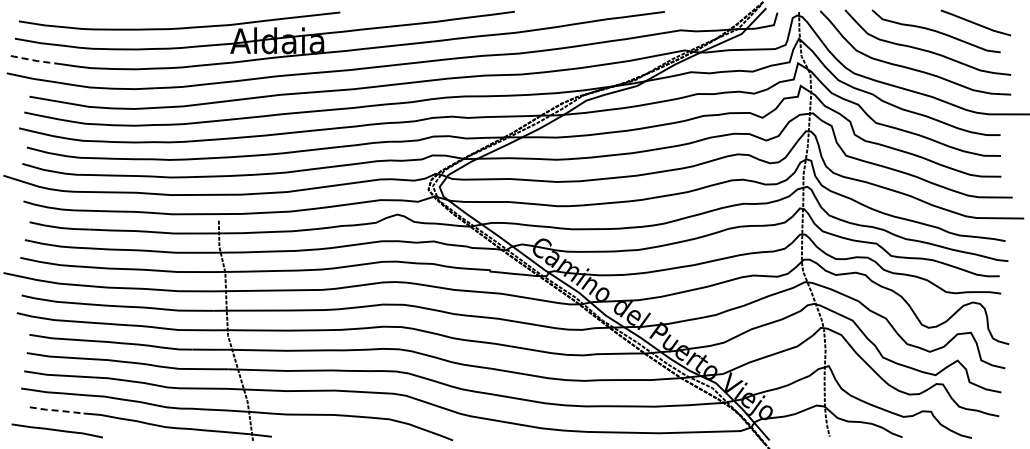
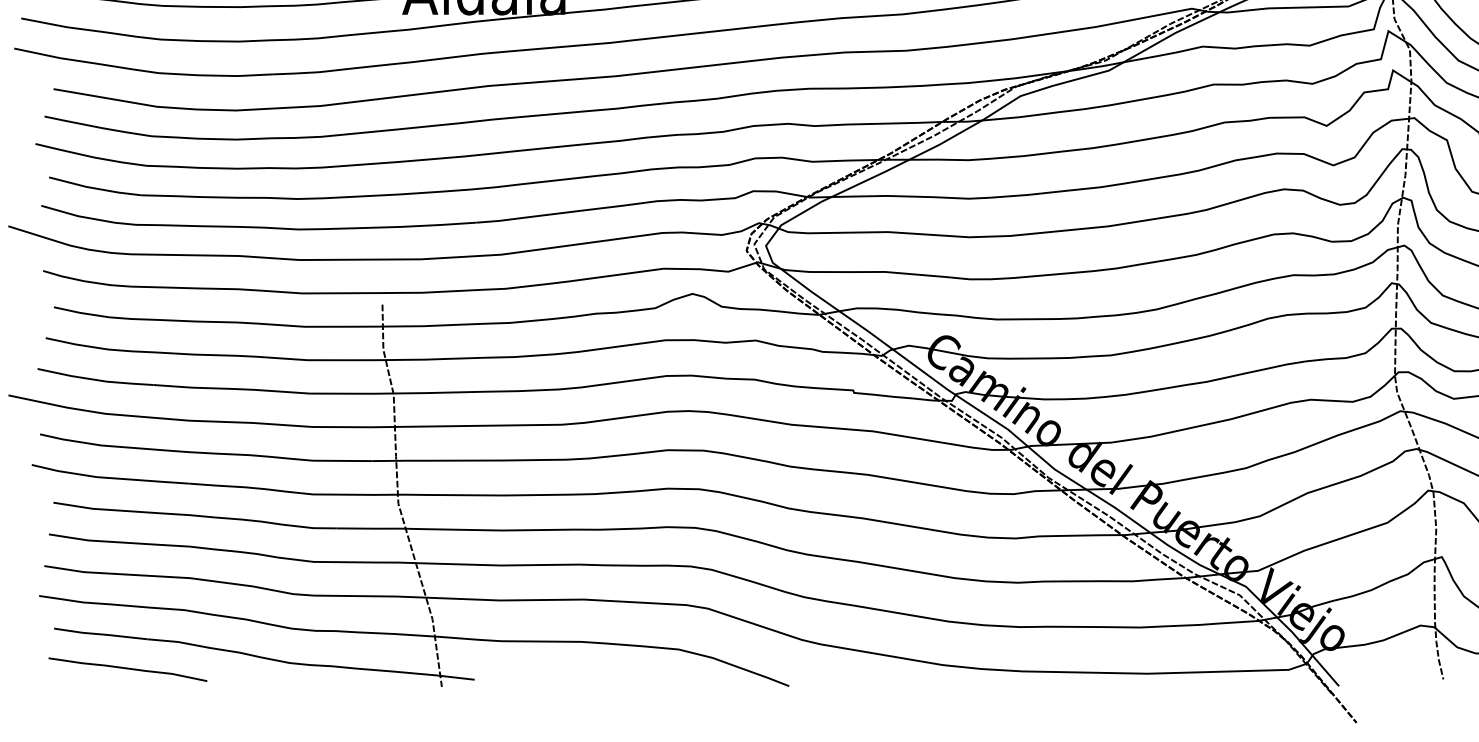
line: (36, 60) -> (65, 26), dashed -> solid
line: (56, 410) -> (100, 634), dashed -> solid
curve: (56, 430) -> (126, 668), moved

